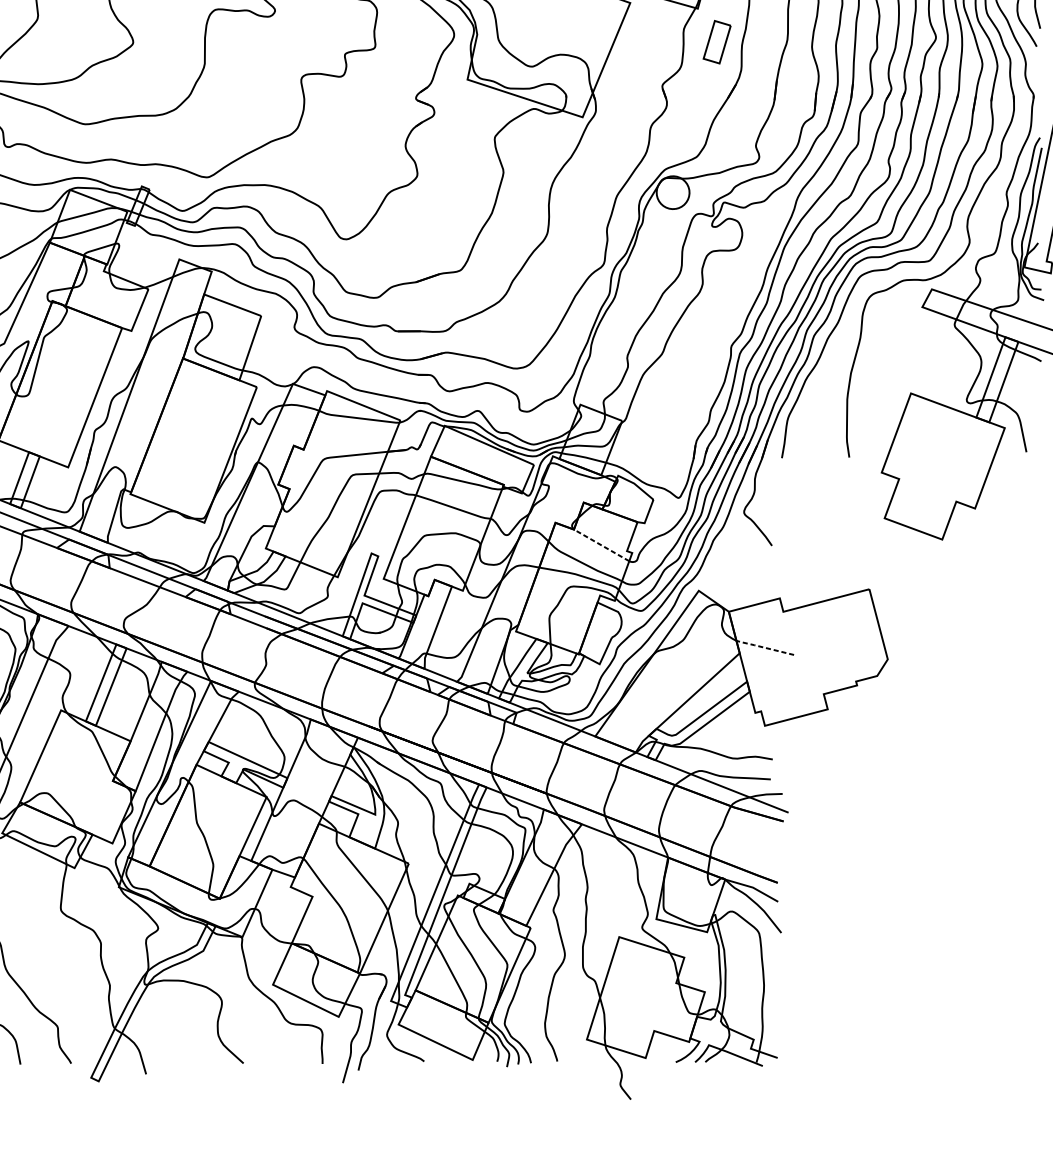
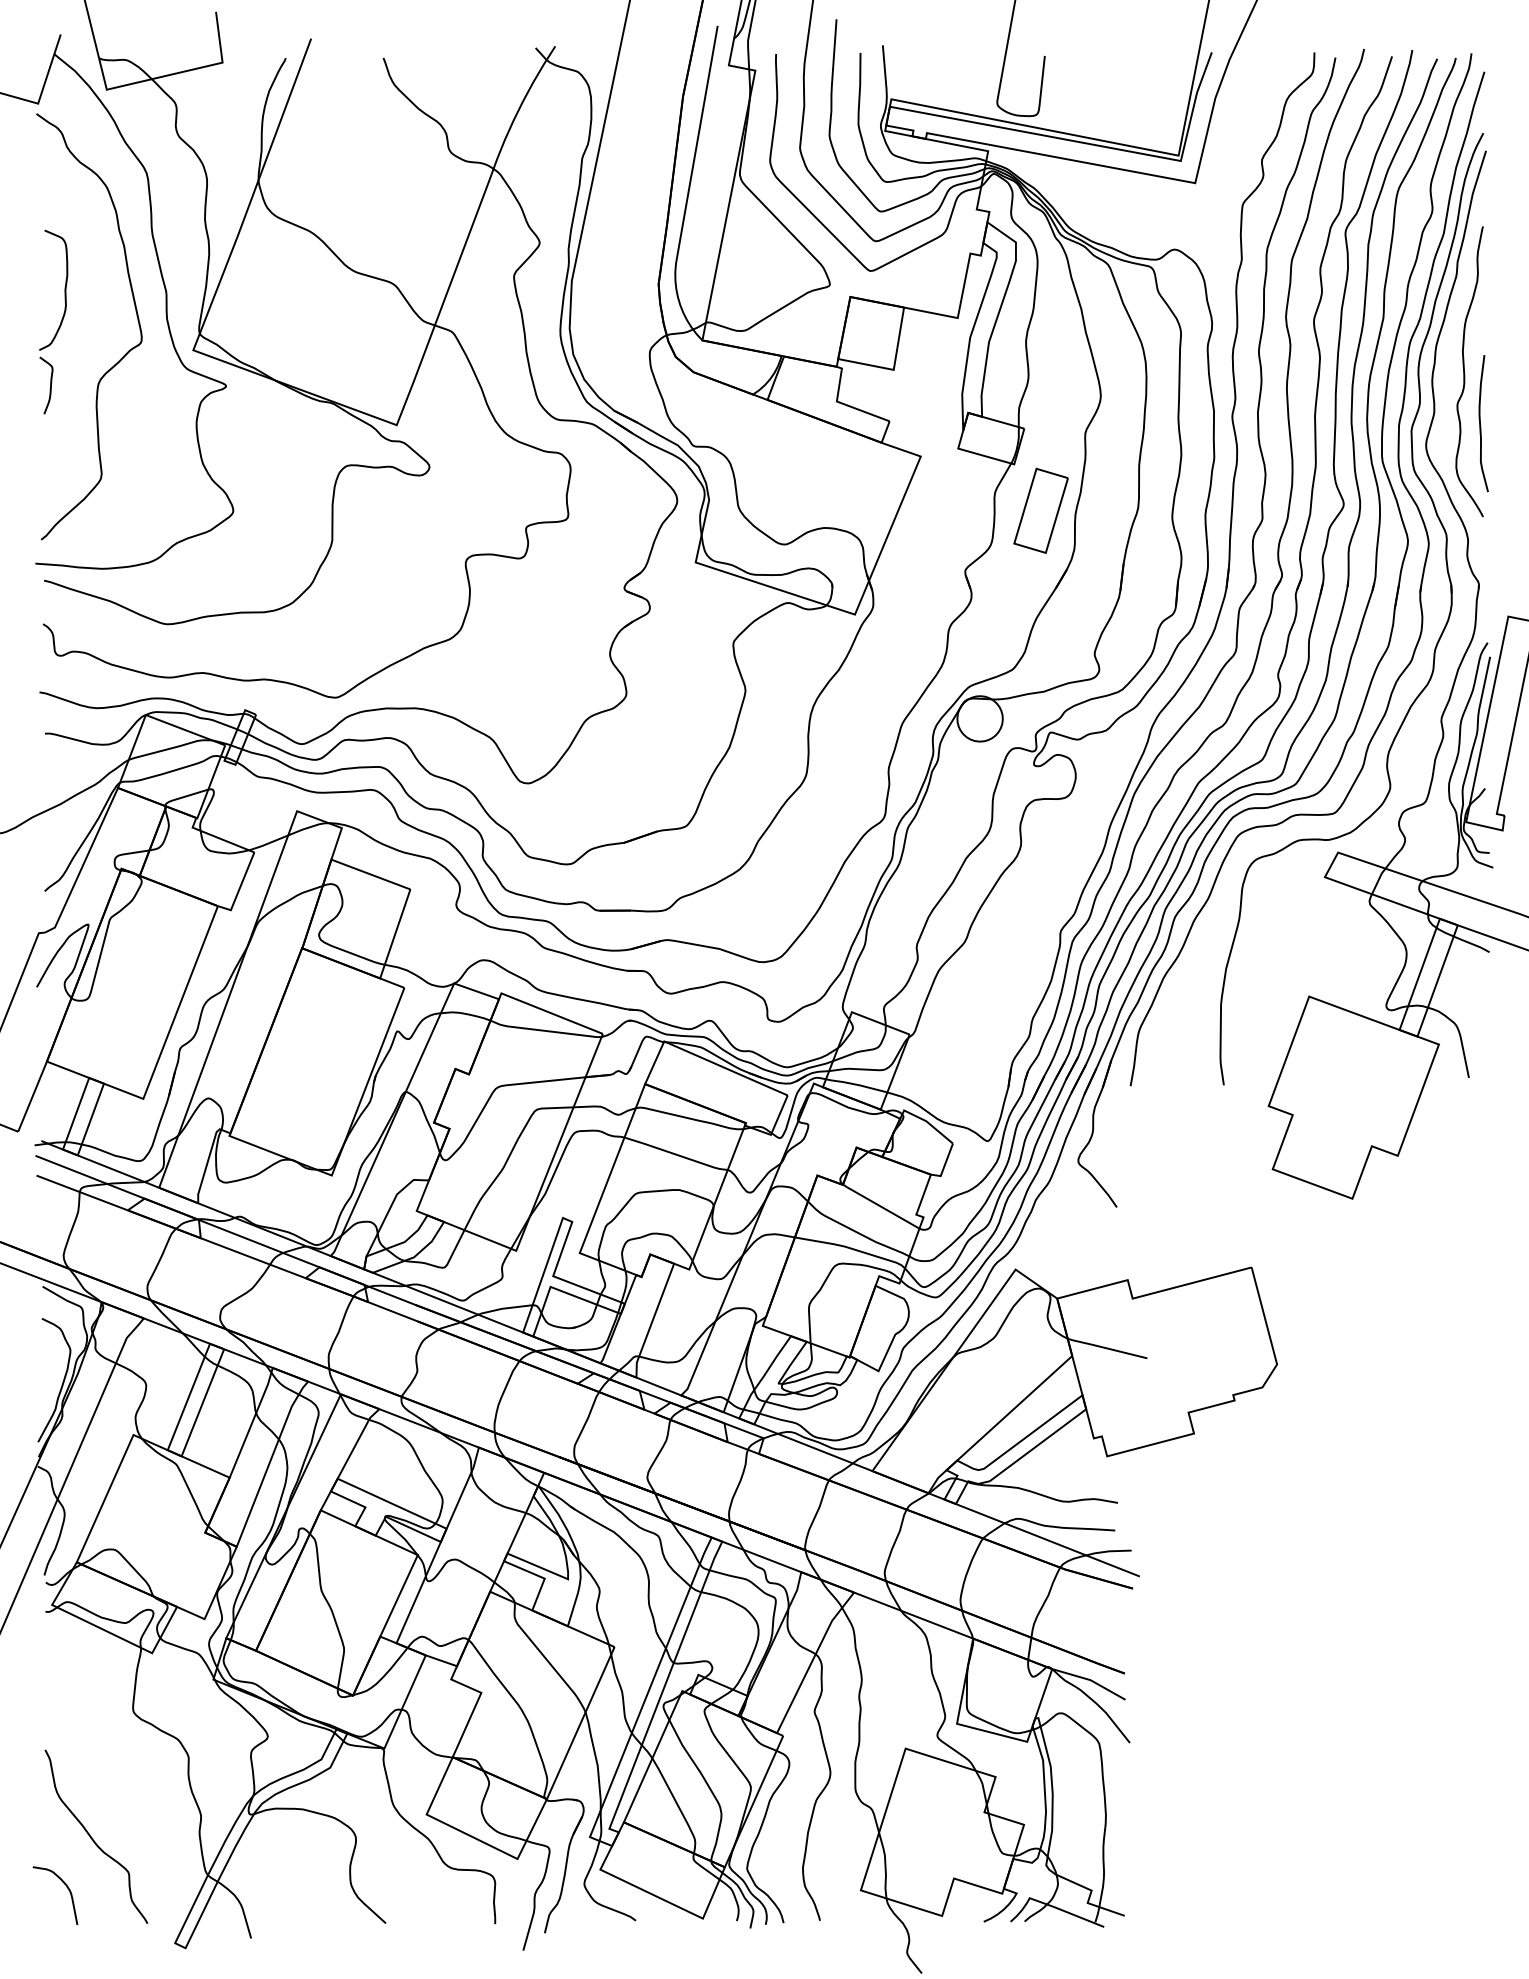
part: (716, 42) -> (1040, 510), size x1.43
line: (601, 545) -> (880, 1206), dashed -> solid
line: (763, 647) -> (1105, 1348), dashed -> solid

